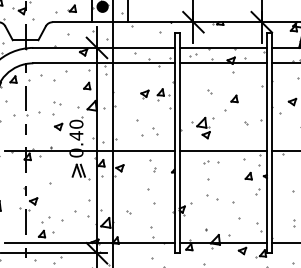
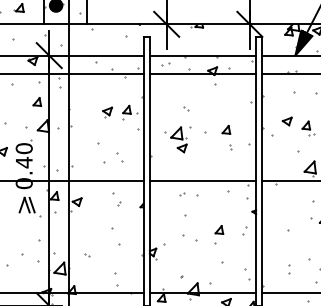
part: (234, 98) -> (226, 129), moved
part: (202, 127) -> (177, 139), moved
part: (248, 175) -> (219, 229), moved

